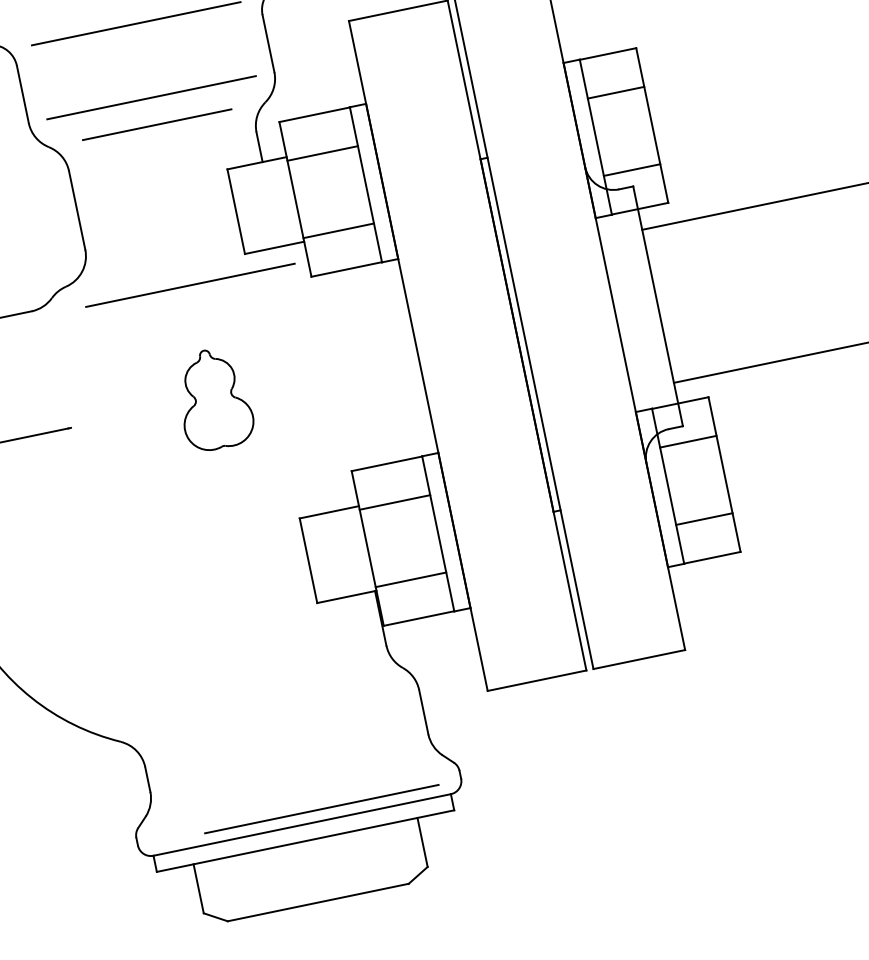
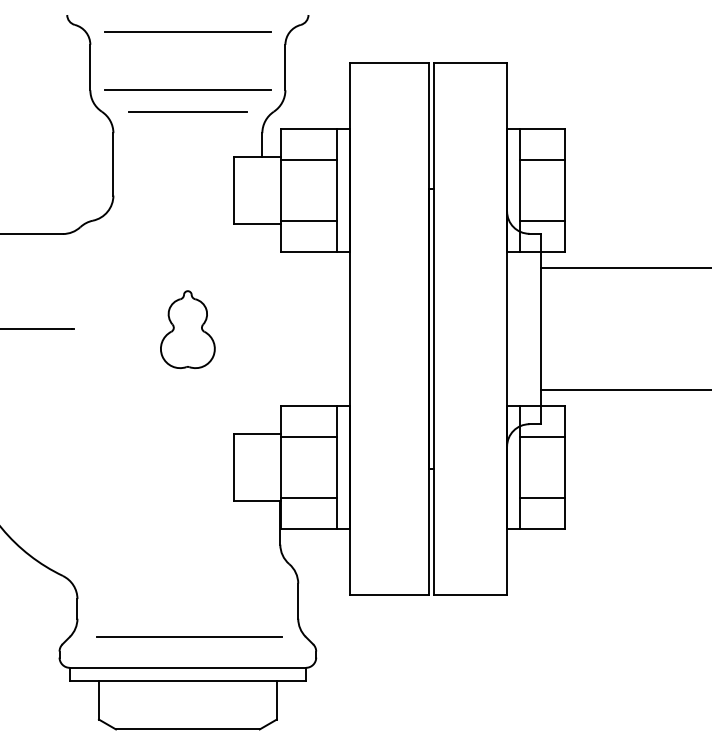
line: (189, 284) -> (187, 238), removed
line: (321, 808) -> (189, 636), moved

